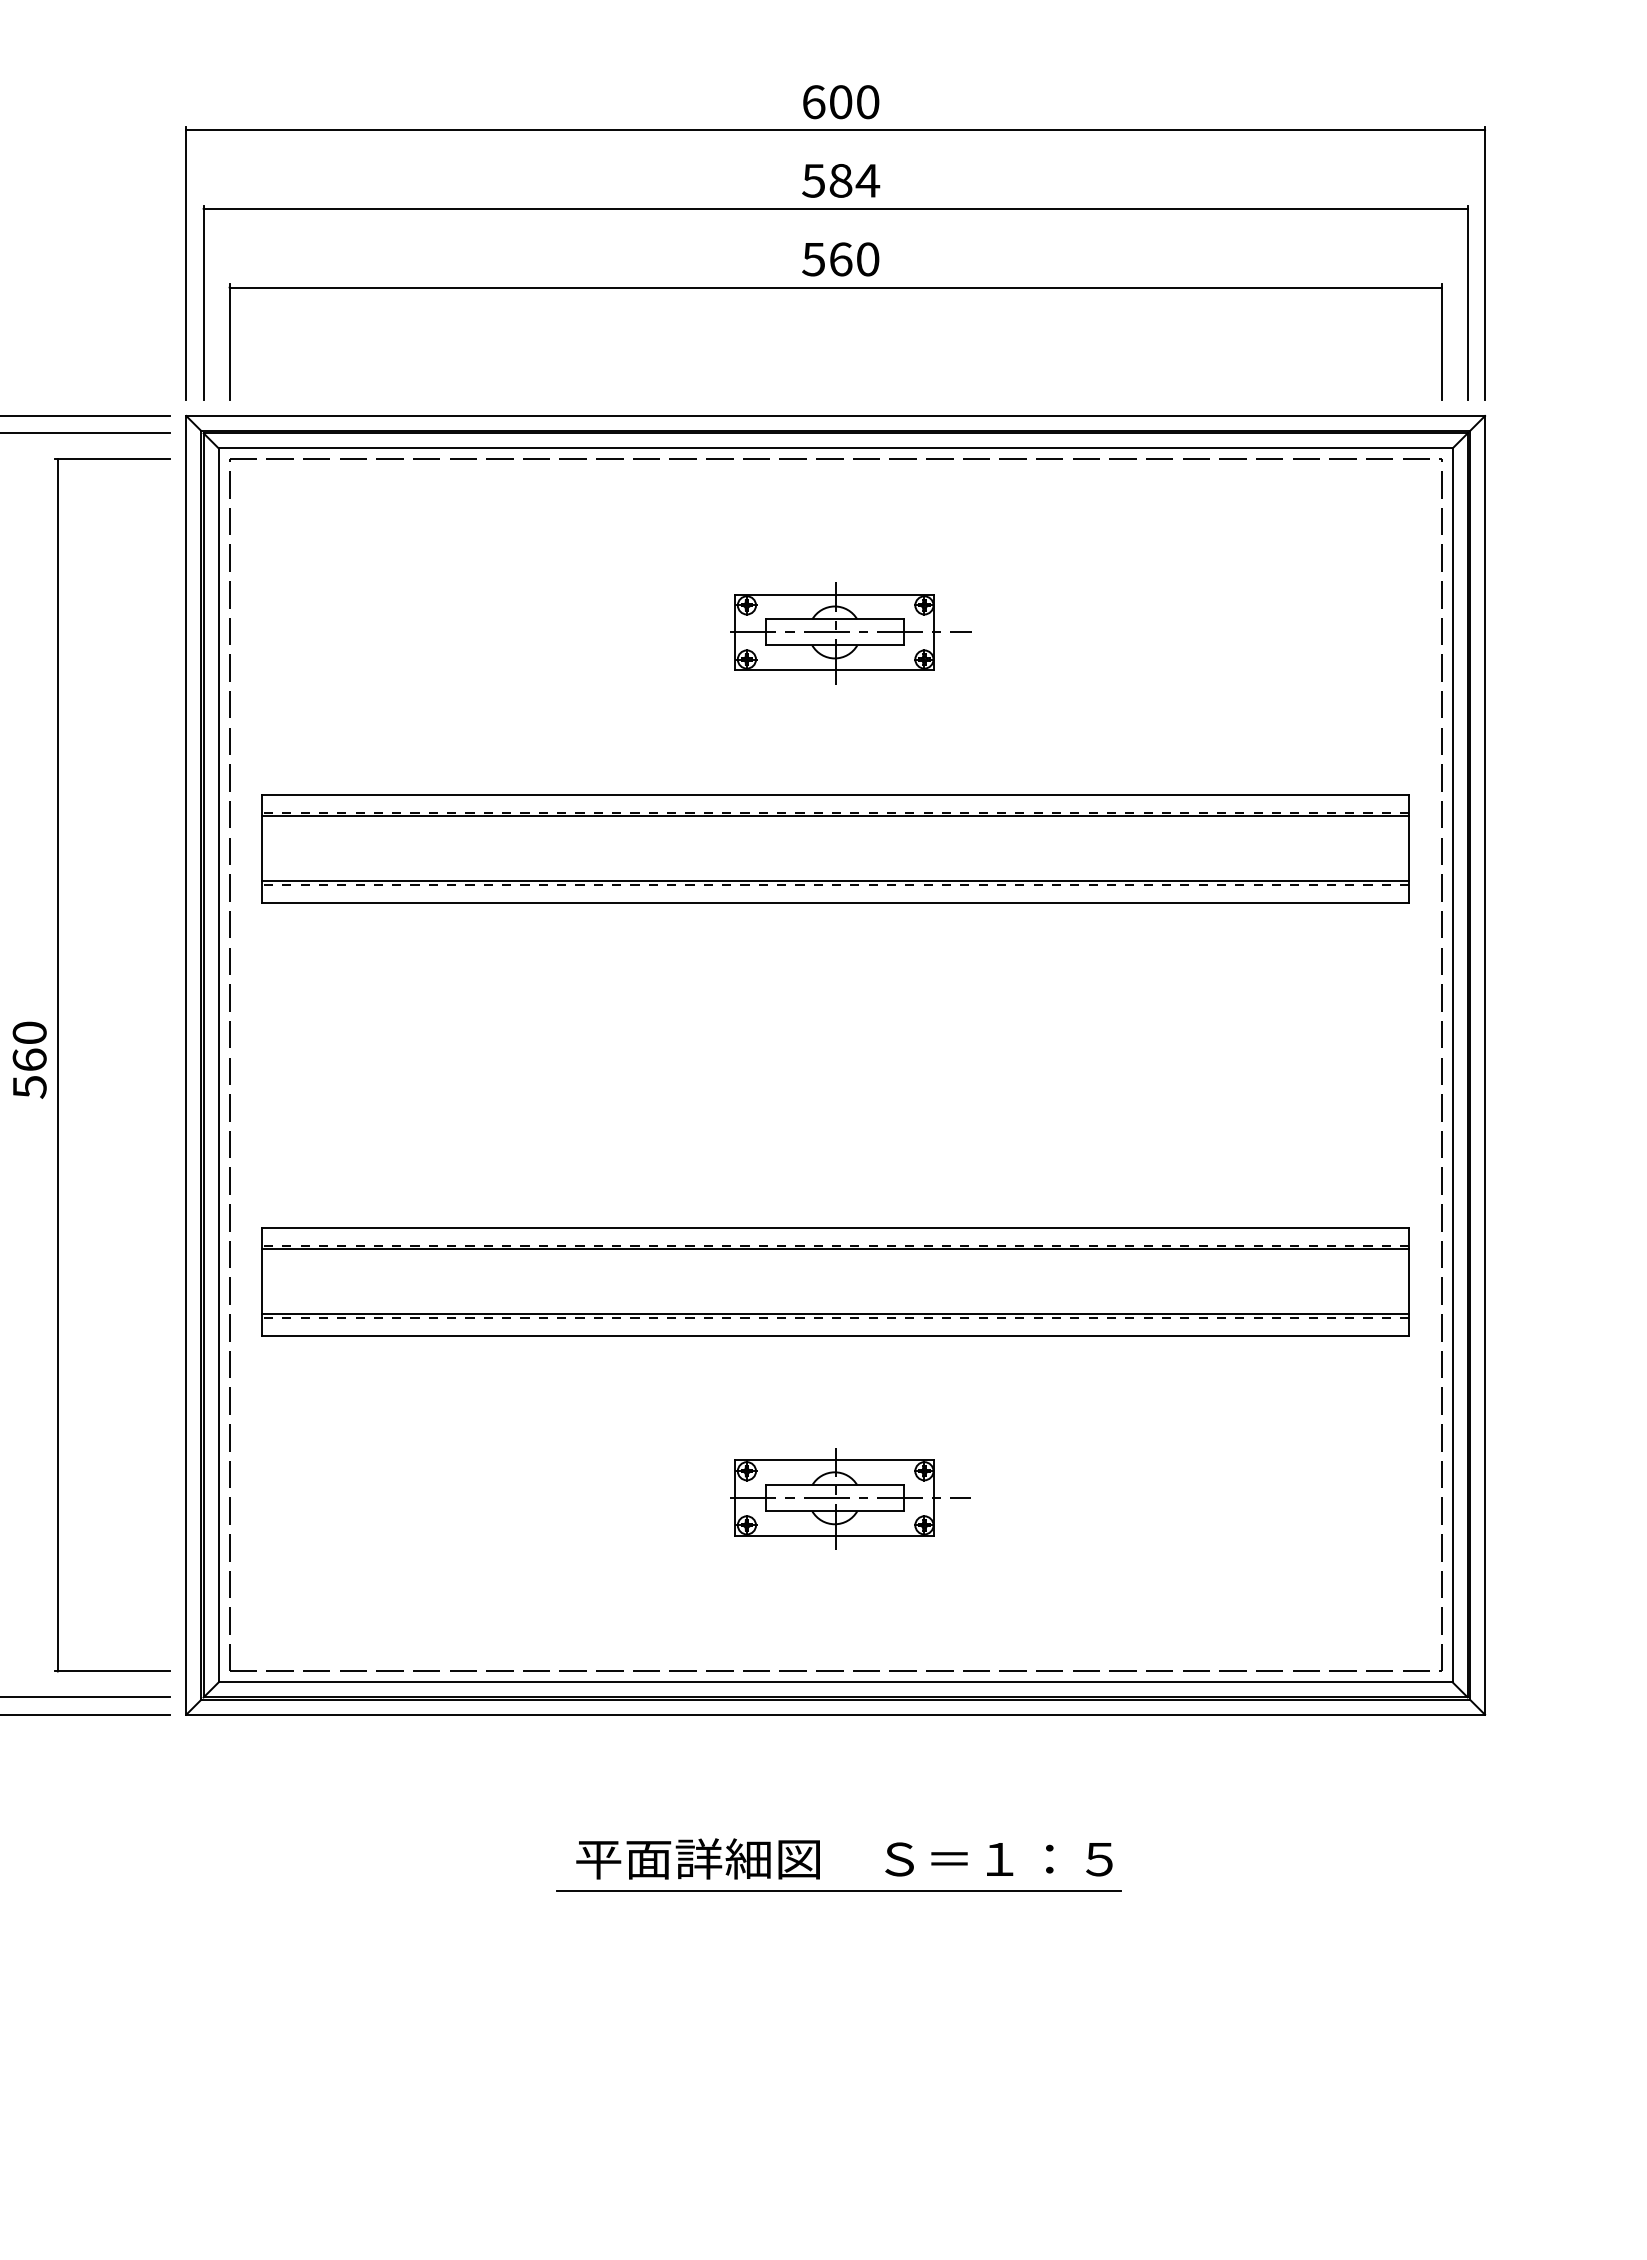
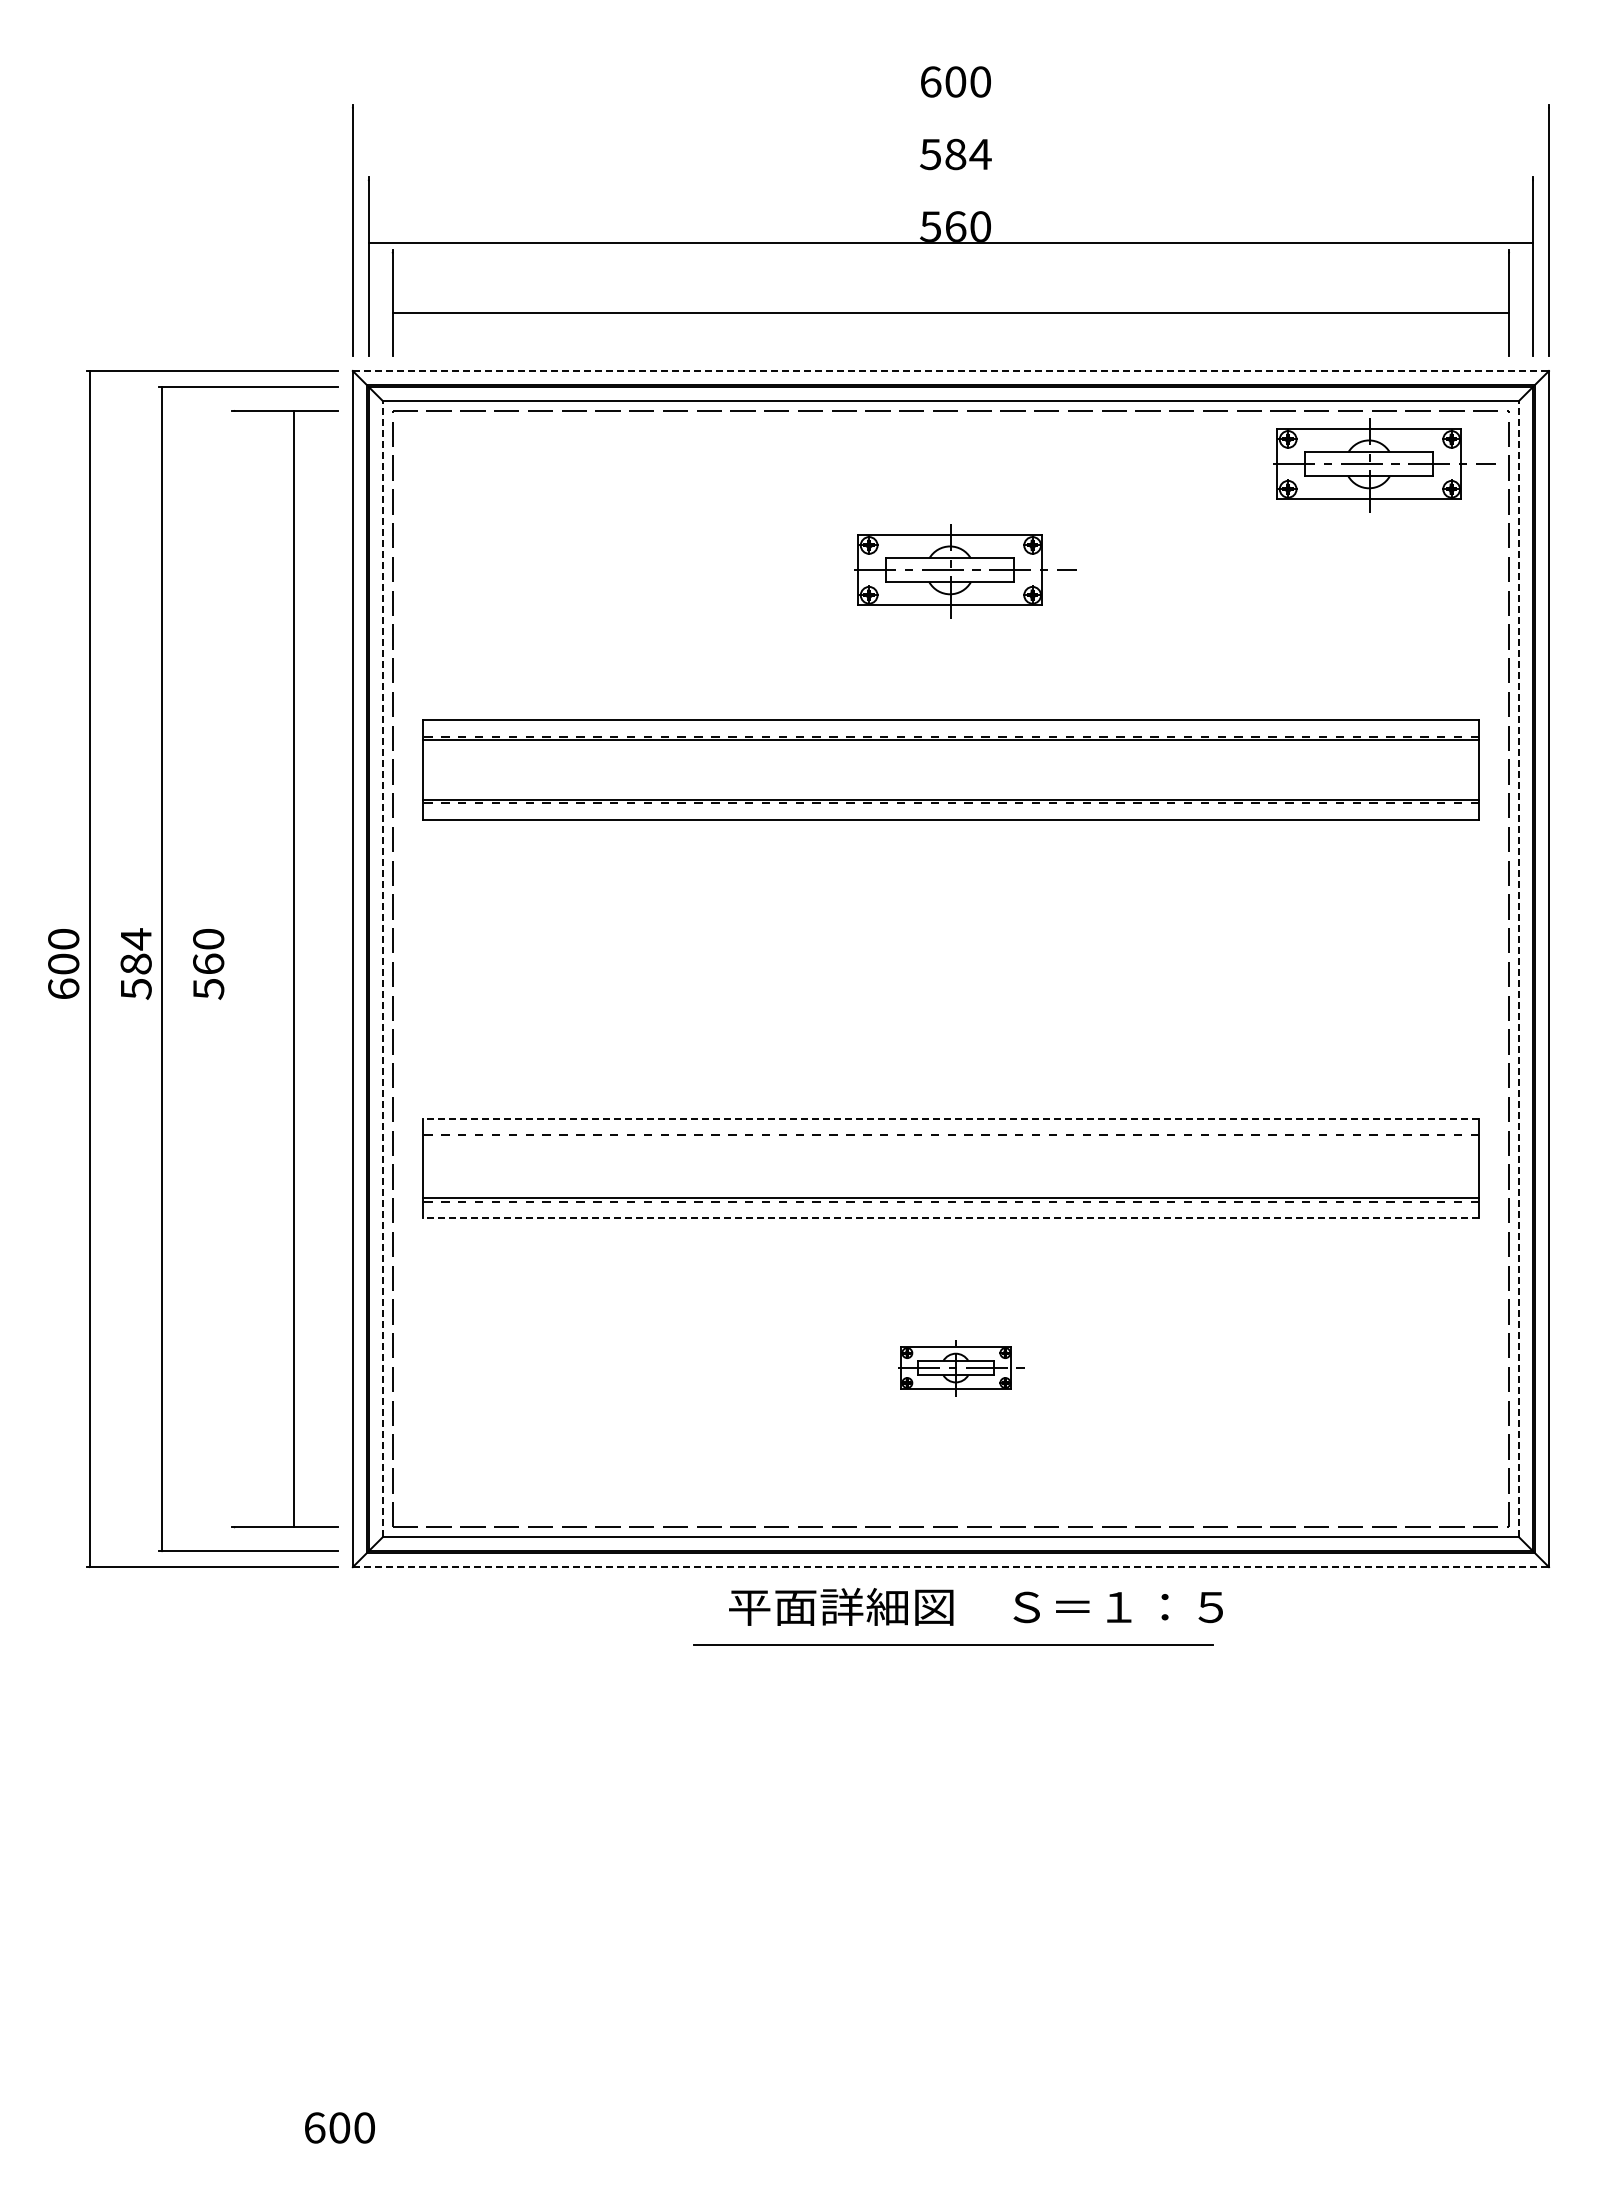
line: (835, 129) -> (950, 107), removed
line: (835, 209) -> (950, 243), moved
line: (835, 287) -> (950, 312), moved
line: (836, 416) -> (951, 371), solid -> dashed
part: (1306, 518) -> (1384, 465), added
line: (57, 1064) -> (293, 968), moved
line: (218, 1064) -> (382, 968), solid -> dashed
line: (1453, 1064) -> (1519, 968), solid -> dashed
line: (835, 1227) -> (950, 1118), solid -> dashed
line: (835, 1249) -> (950, 1138), removed
line: (835, 1336) -> (950, 1218), solid -> dashed
part: (850, 1499) -> (964, 1368), size x0.6
line: (836, 1715) -> (951, 1567), solid -> dashed
text: (843, 1858) -> (975, 1606), moved
line: (838, 1891) -> (953, 1644), moved

